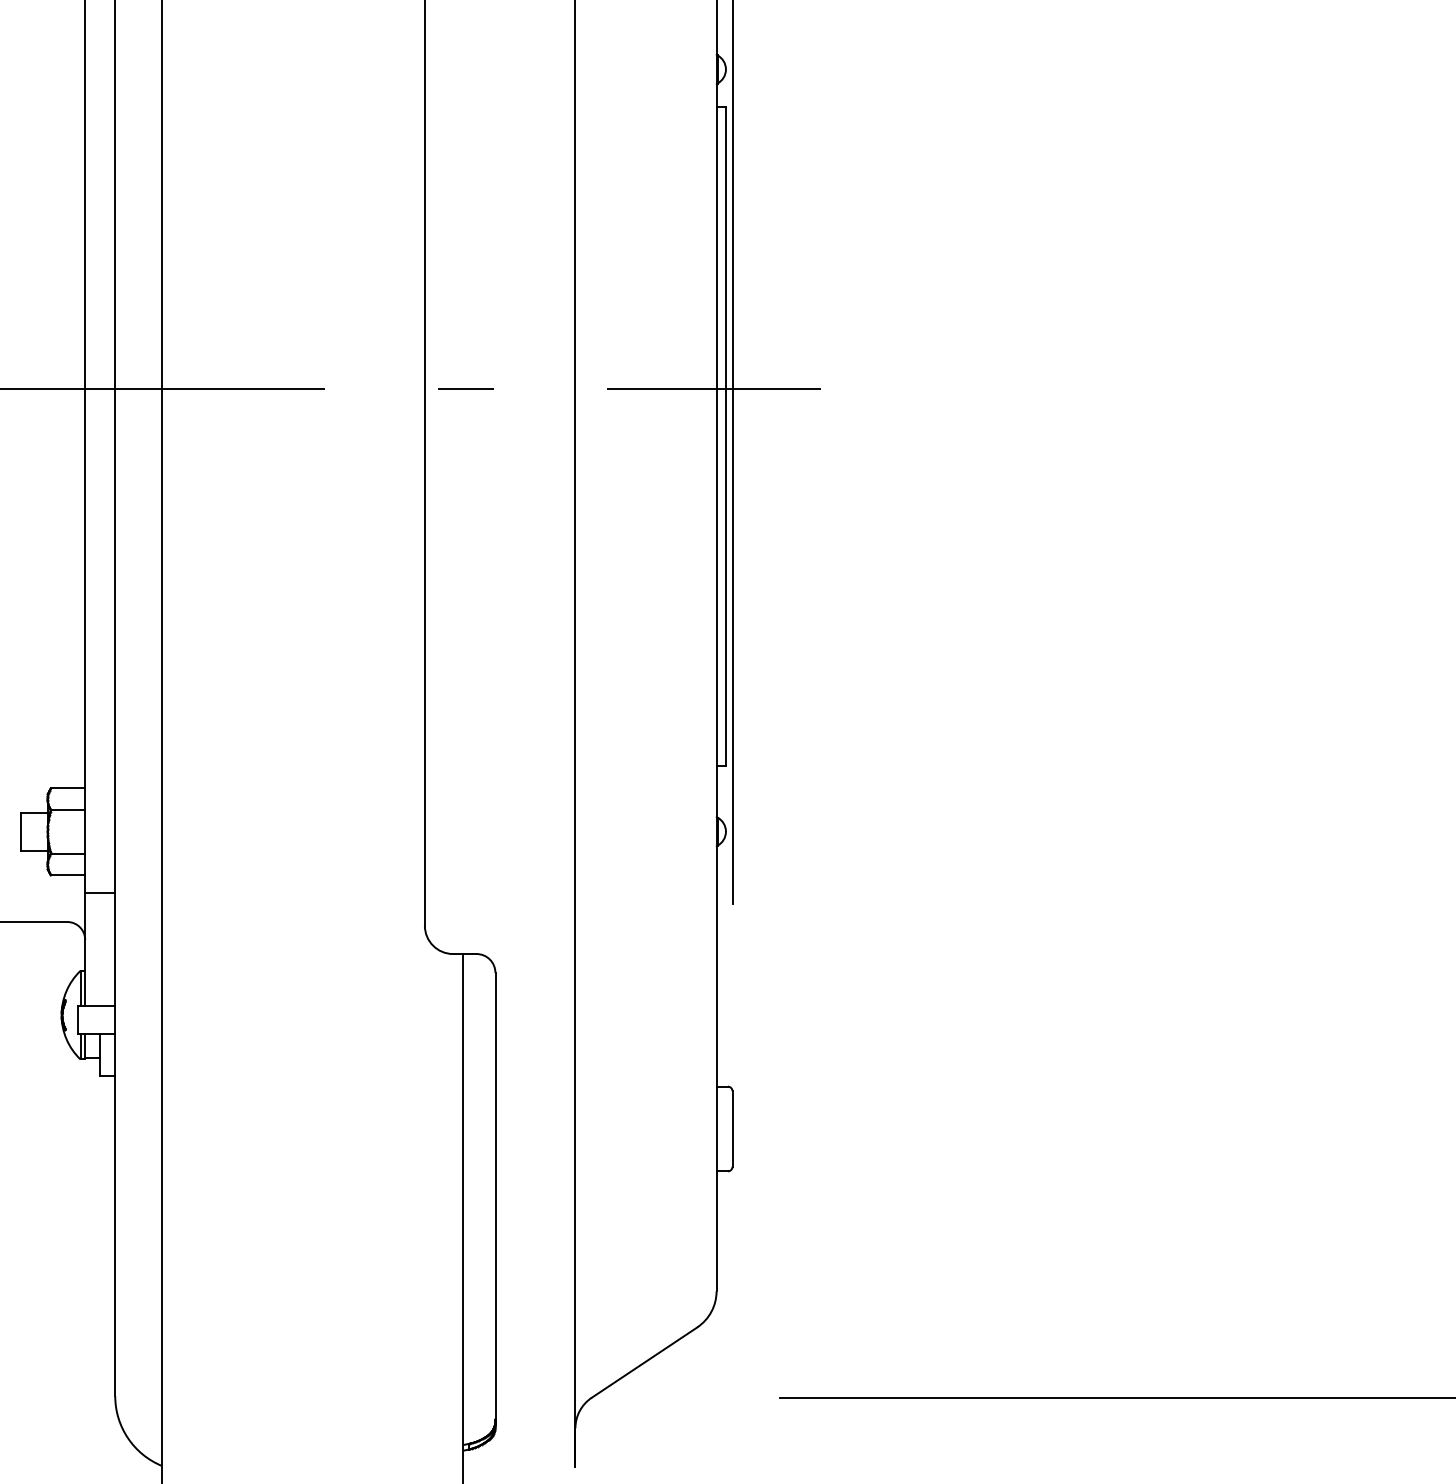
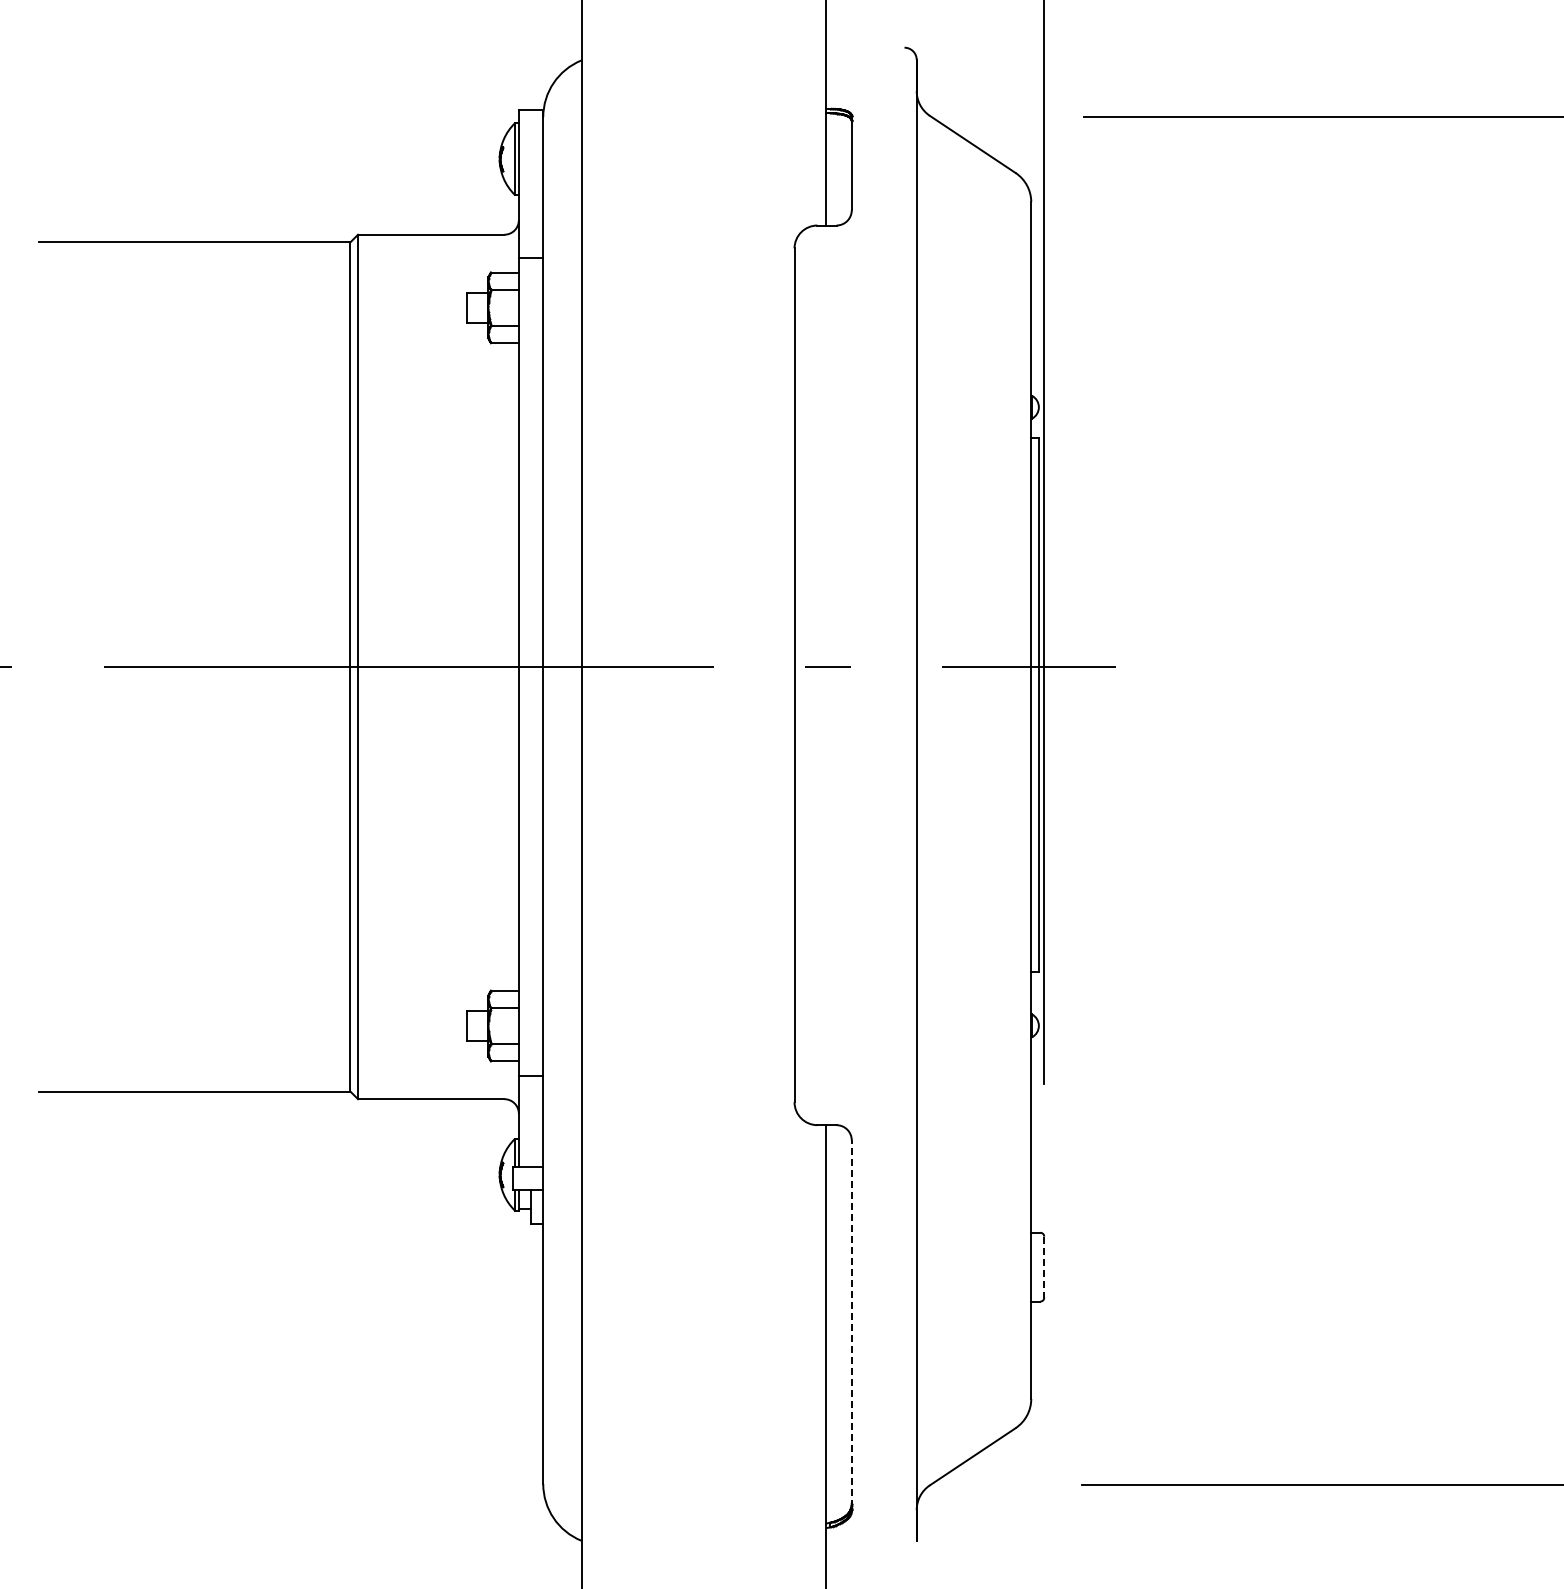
line: (732, 1129) -> (1044, 1267), solid -> dashed
line: (495, 1198) -> (851, 1323), solid -> dashed

